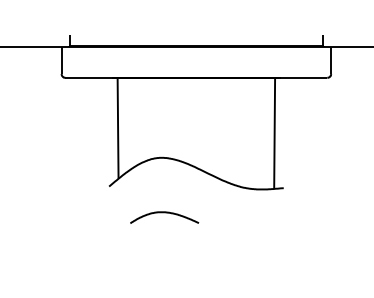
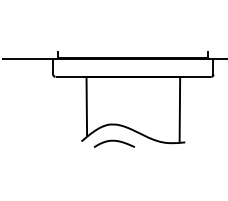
curve: (162, 213) -> (113, 141), moved

